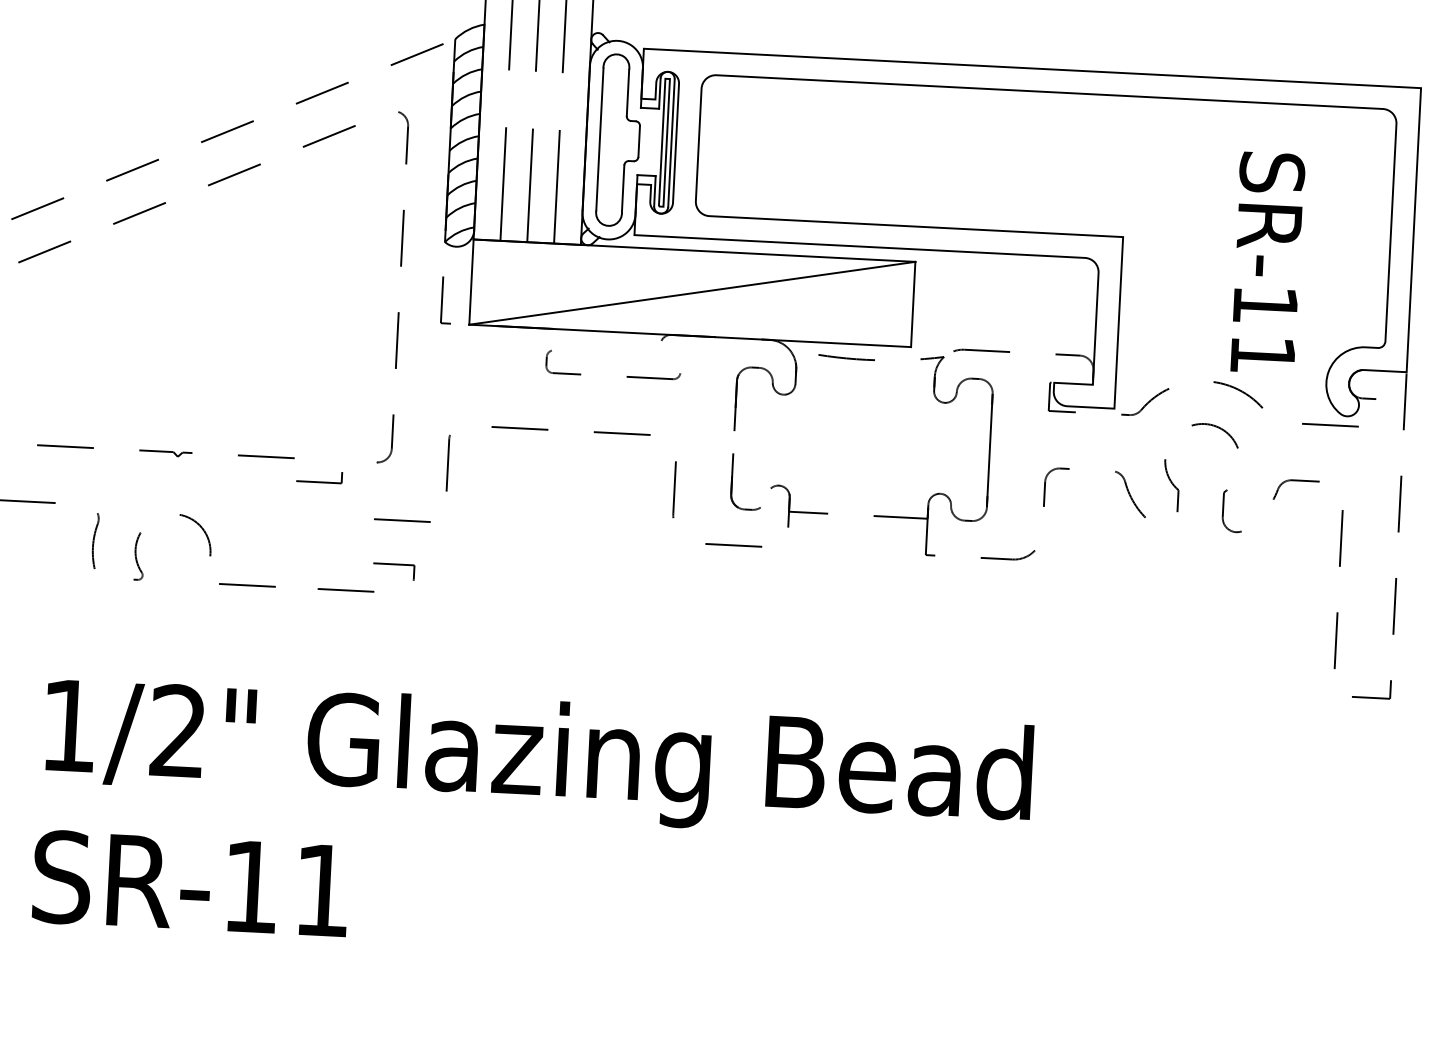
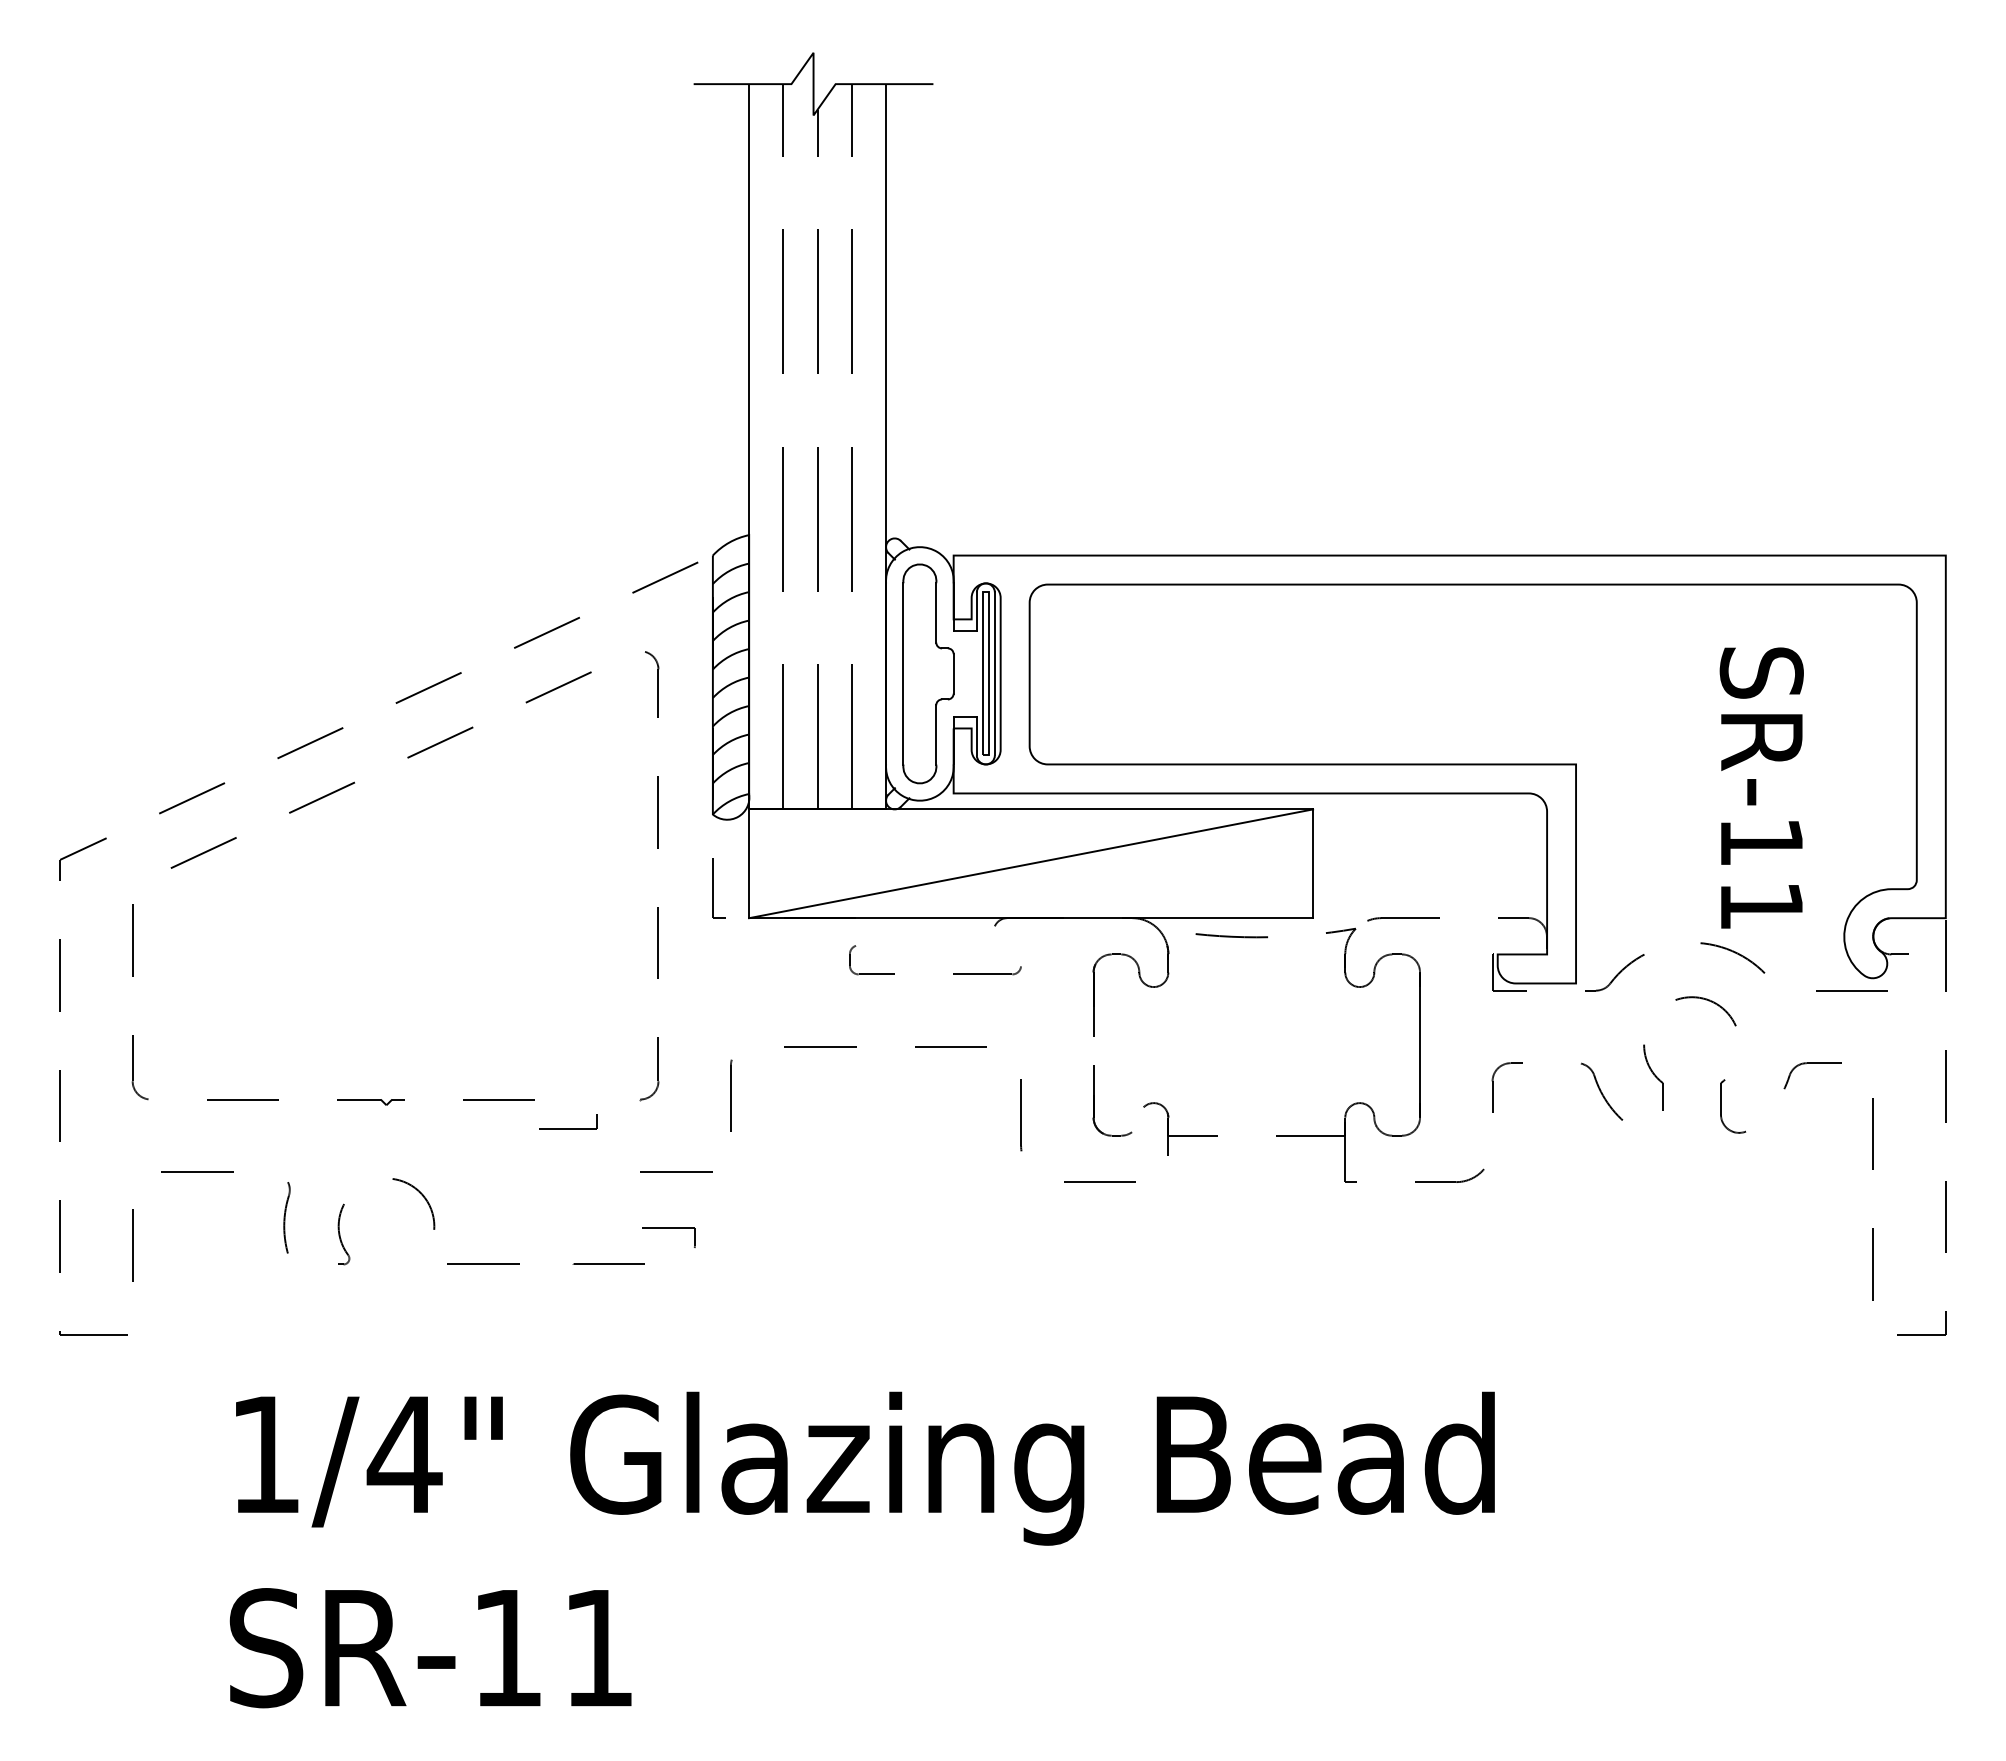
text: (178, 730) -> (404, 1453), 1/2" -> 1/4"

